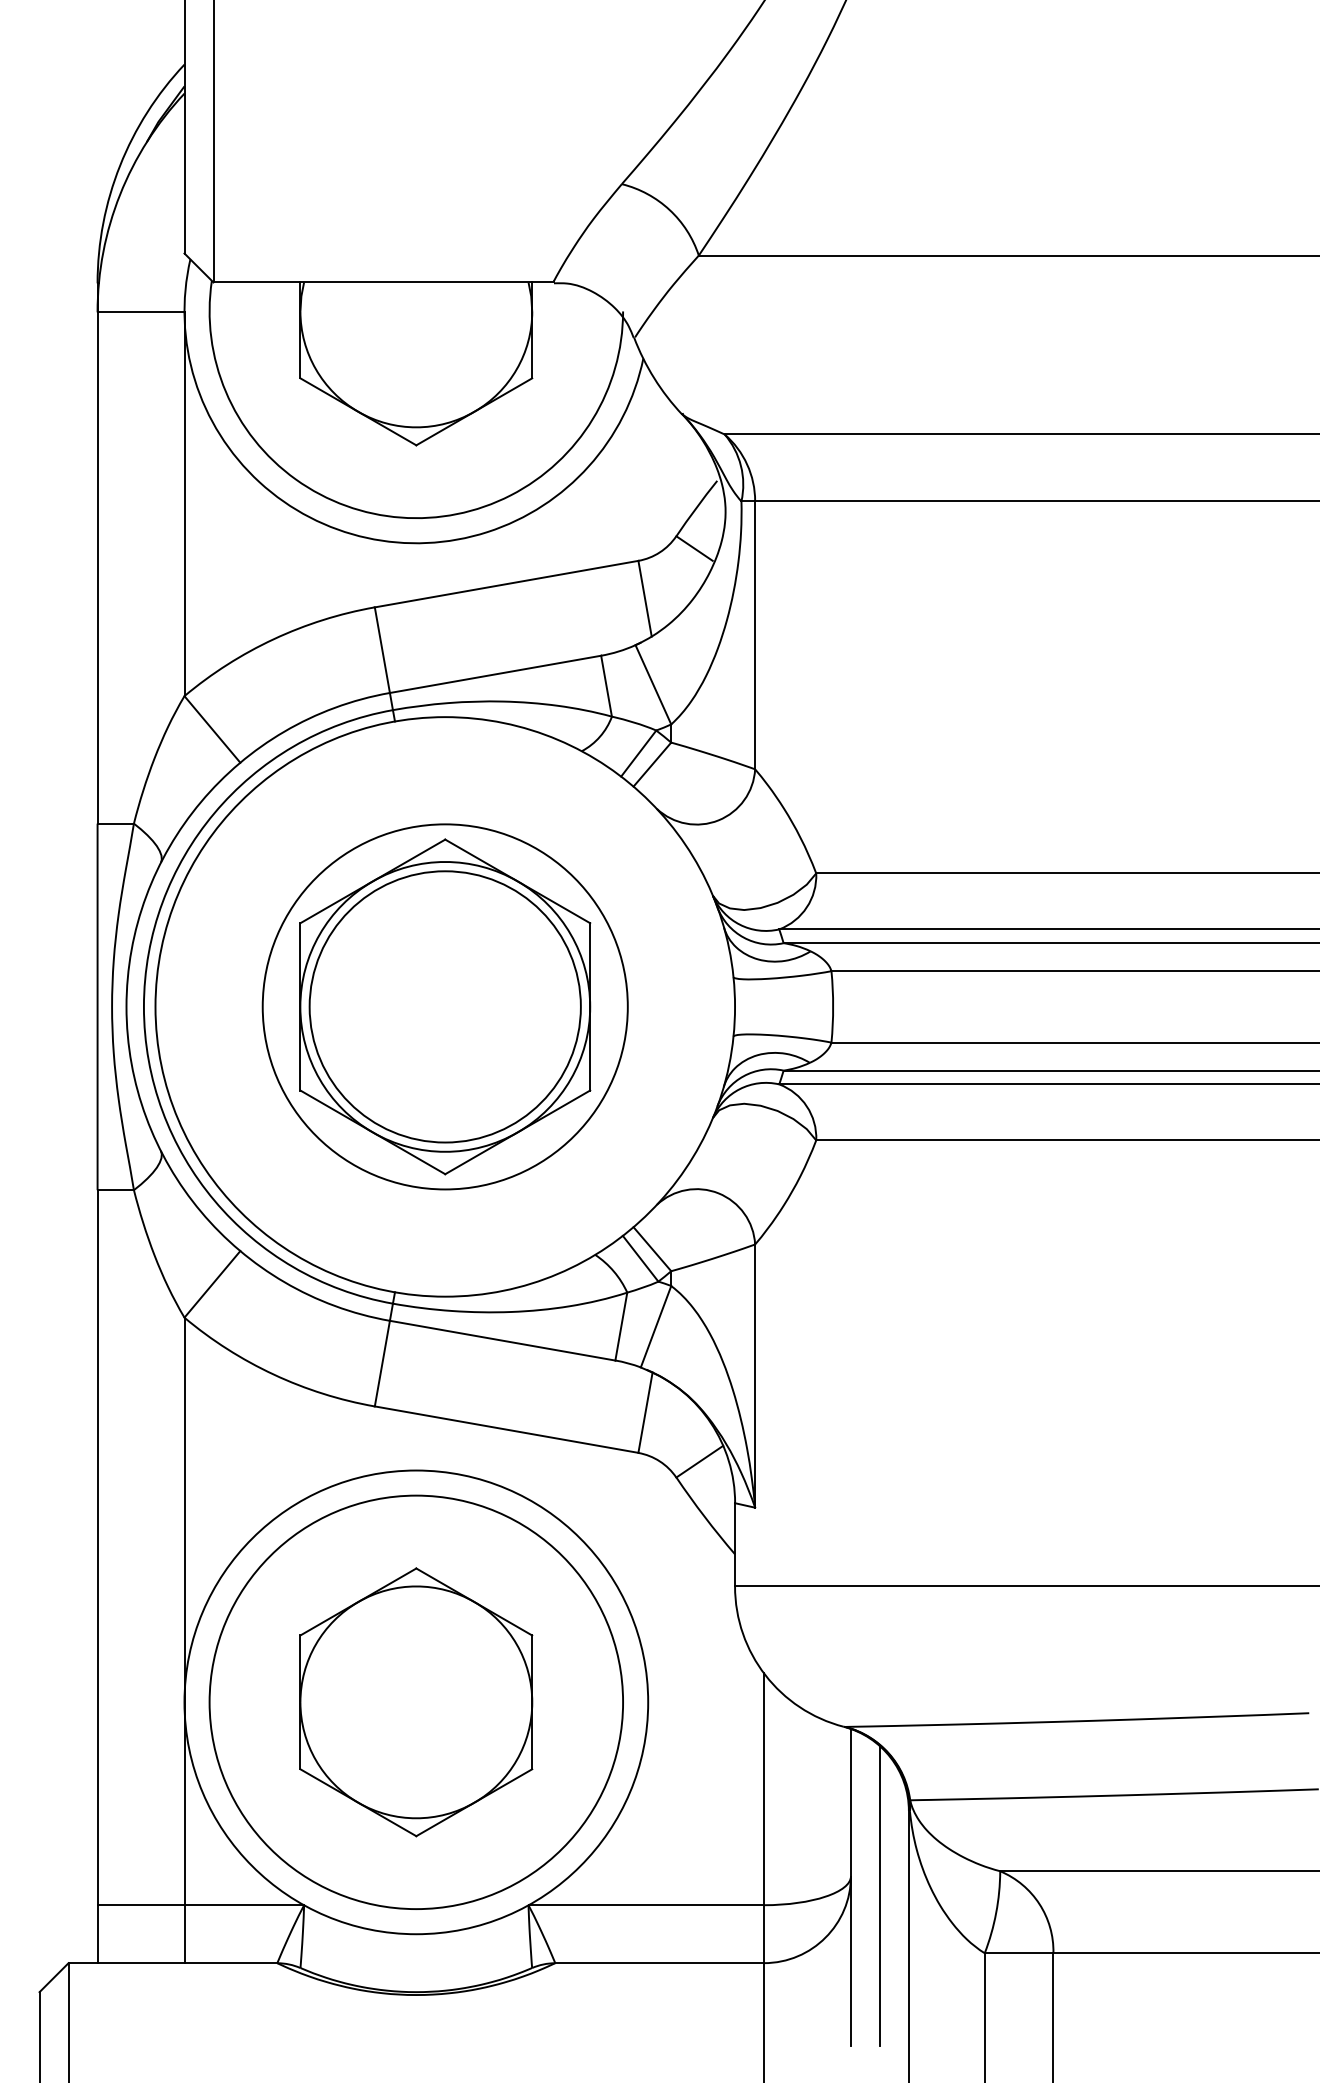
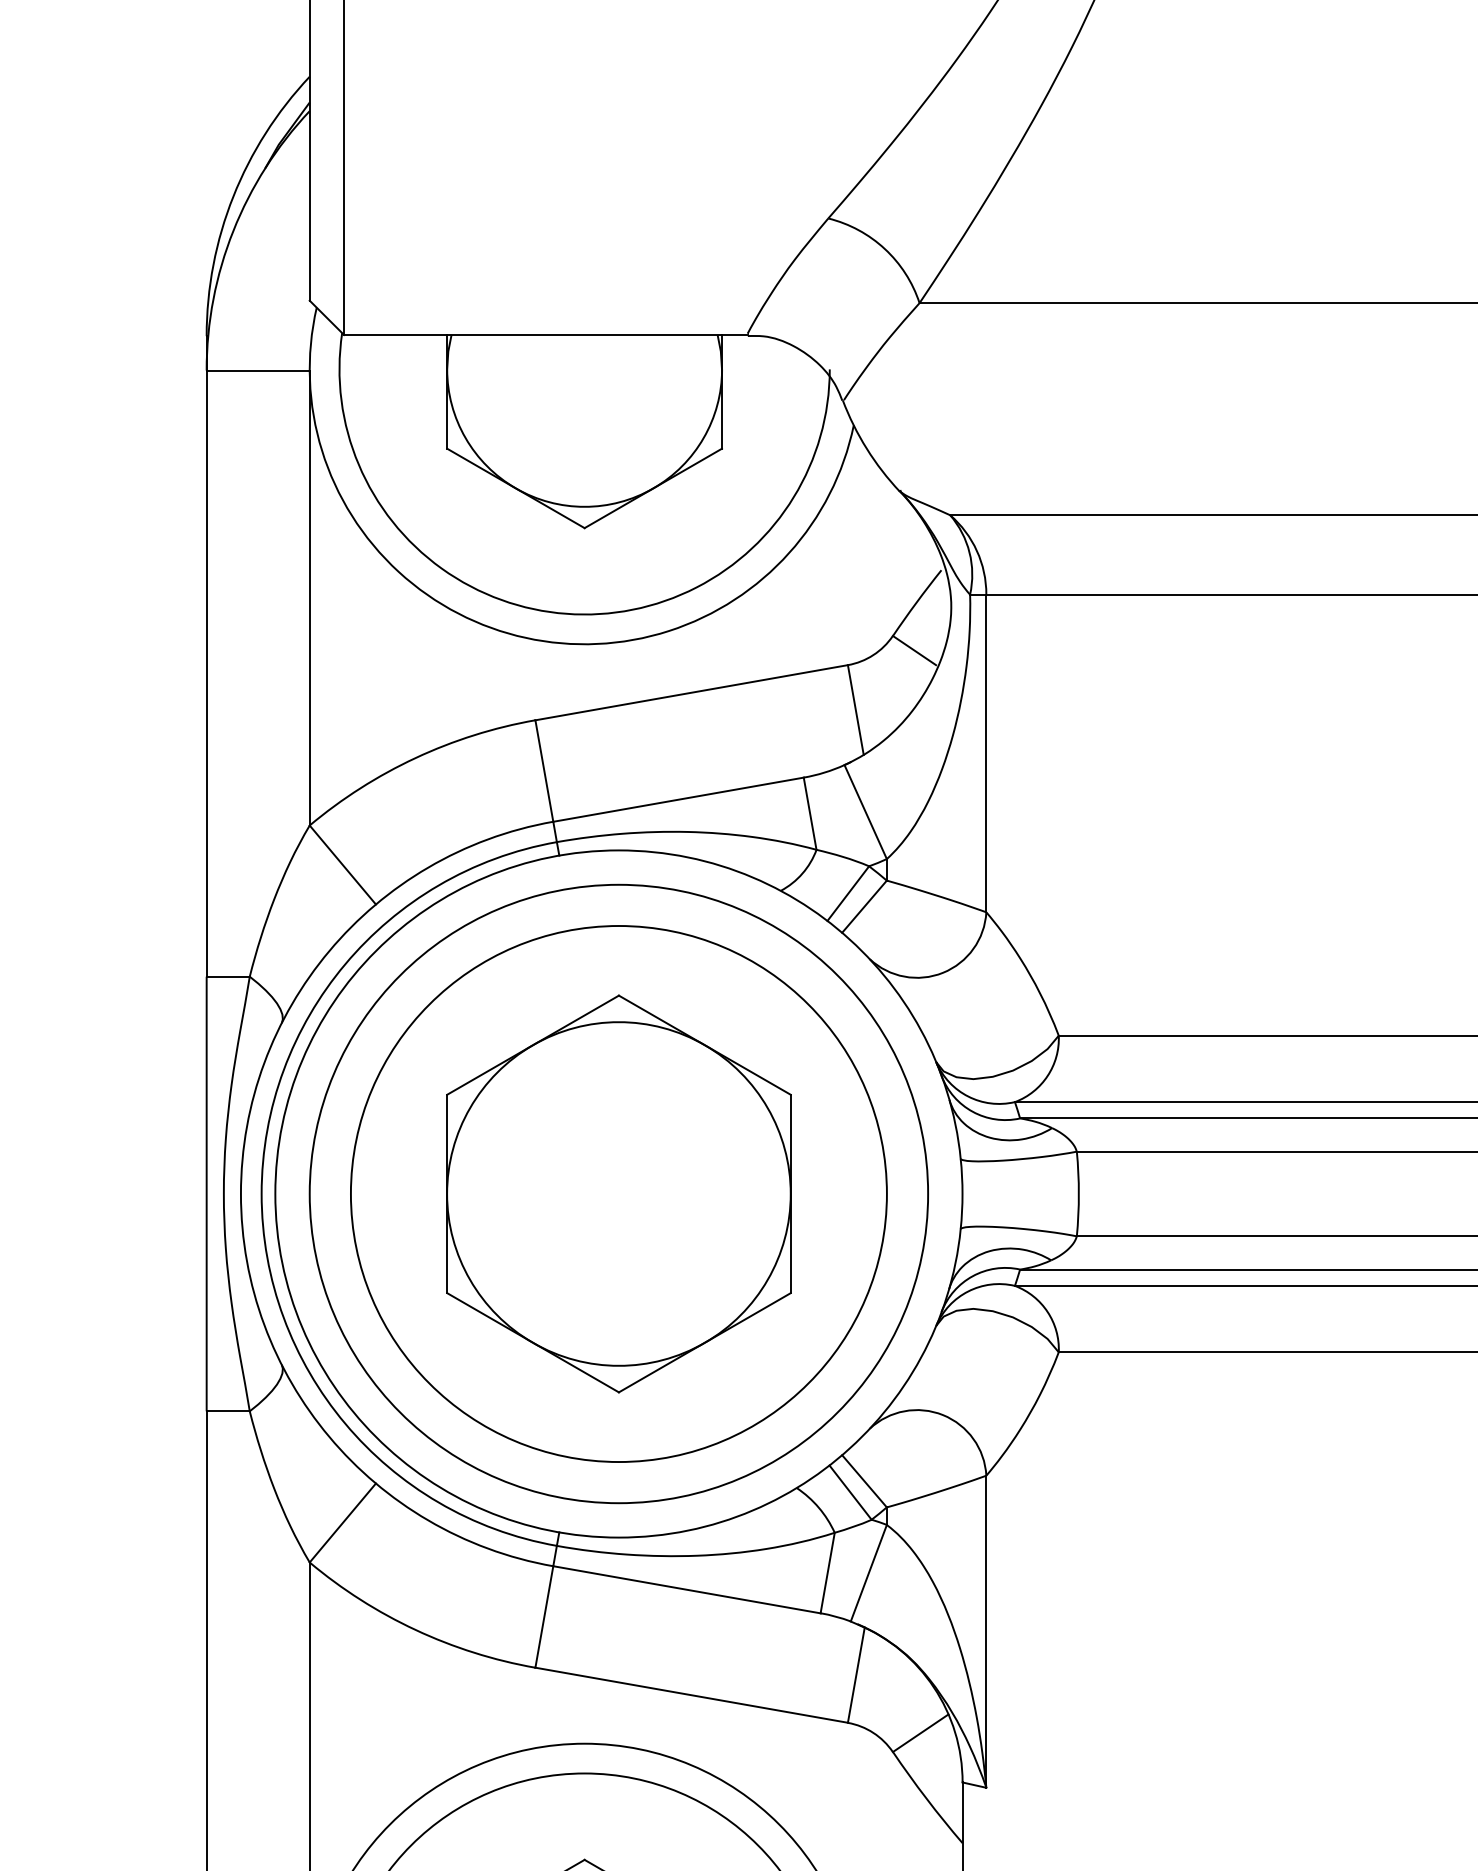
circle: (445, 1006) -> (619, 1193), size x1.43
circle: (445, 1006) -> (619, 1193), size x1.67

